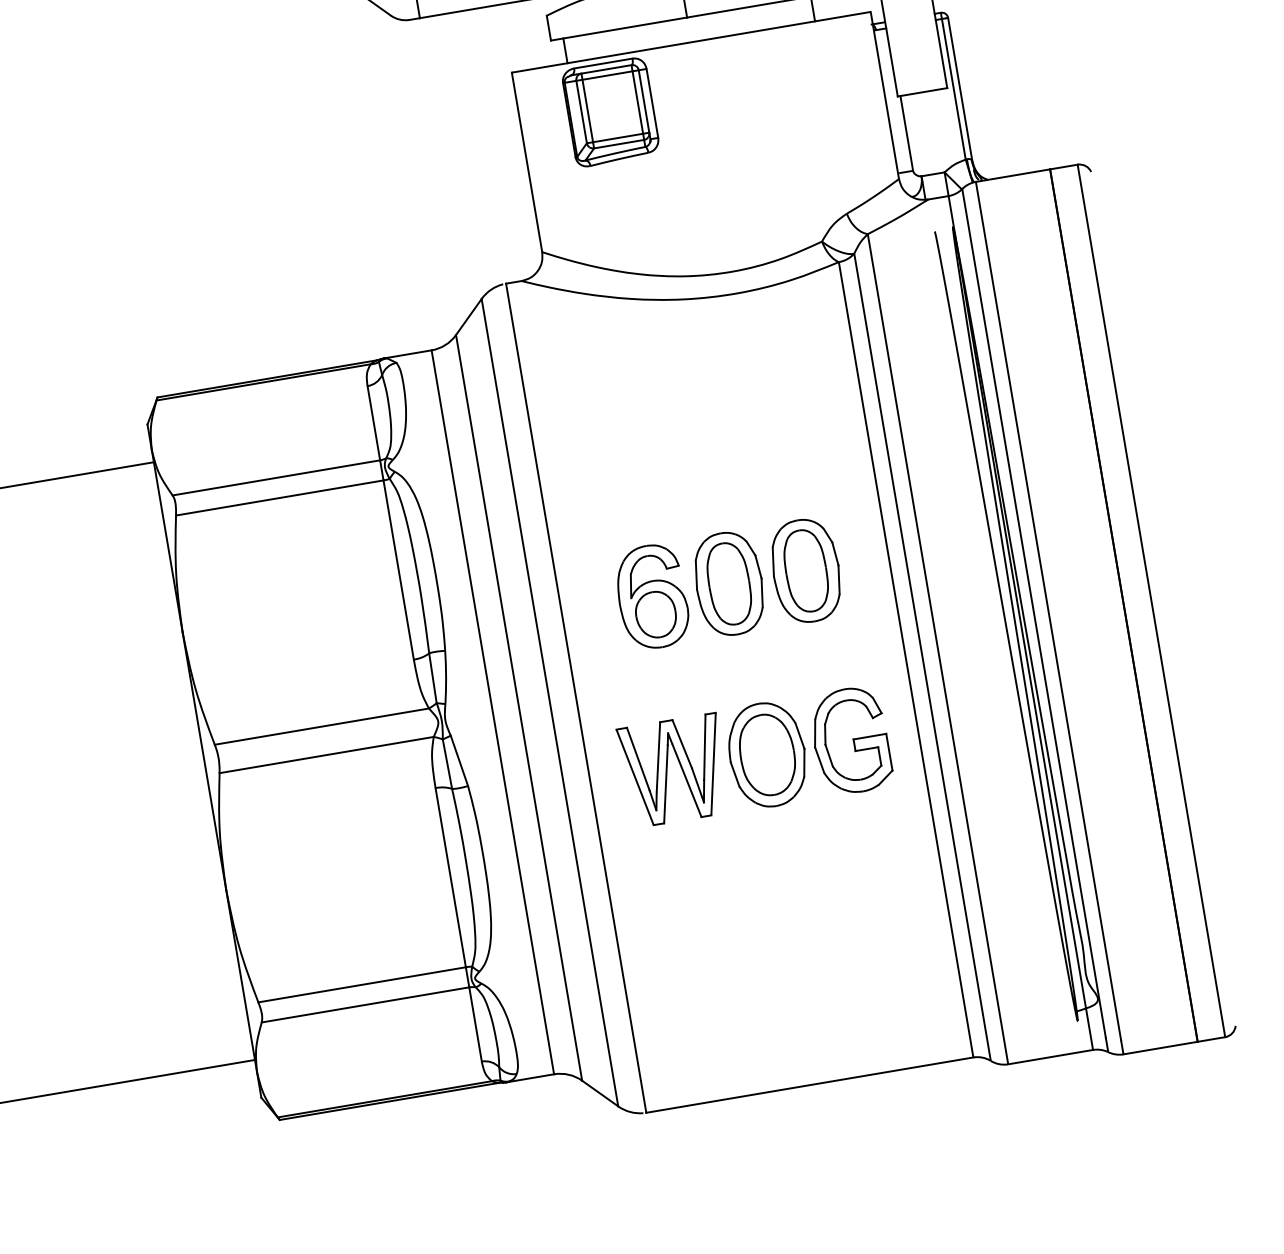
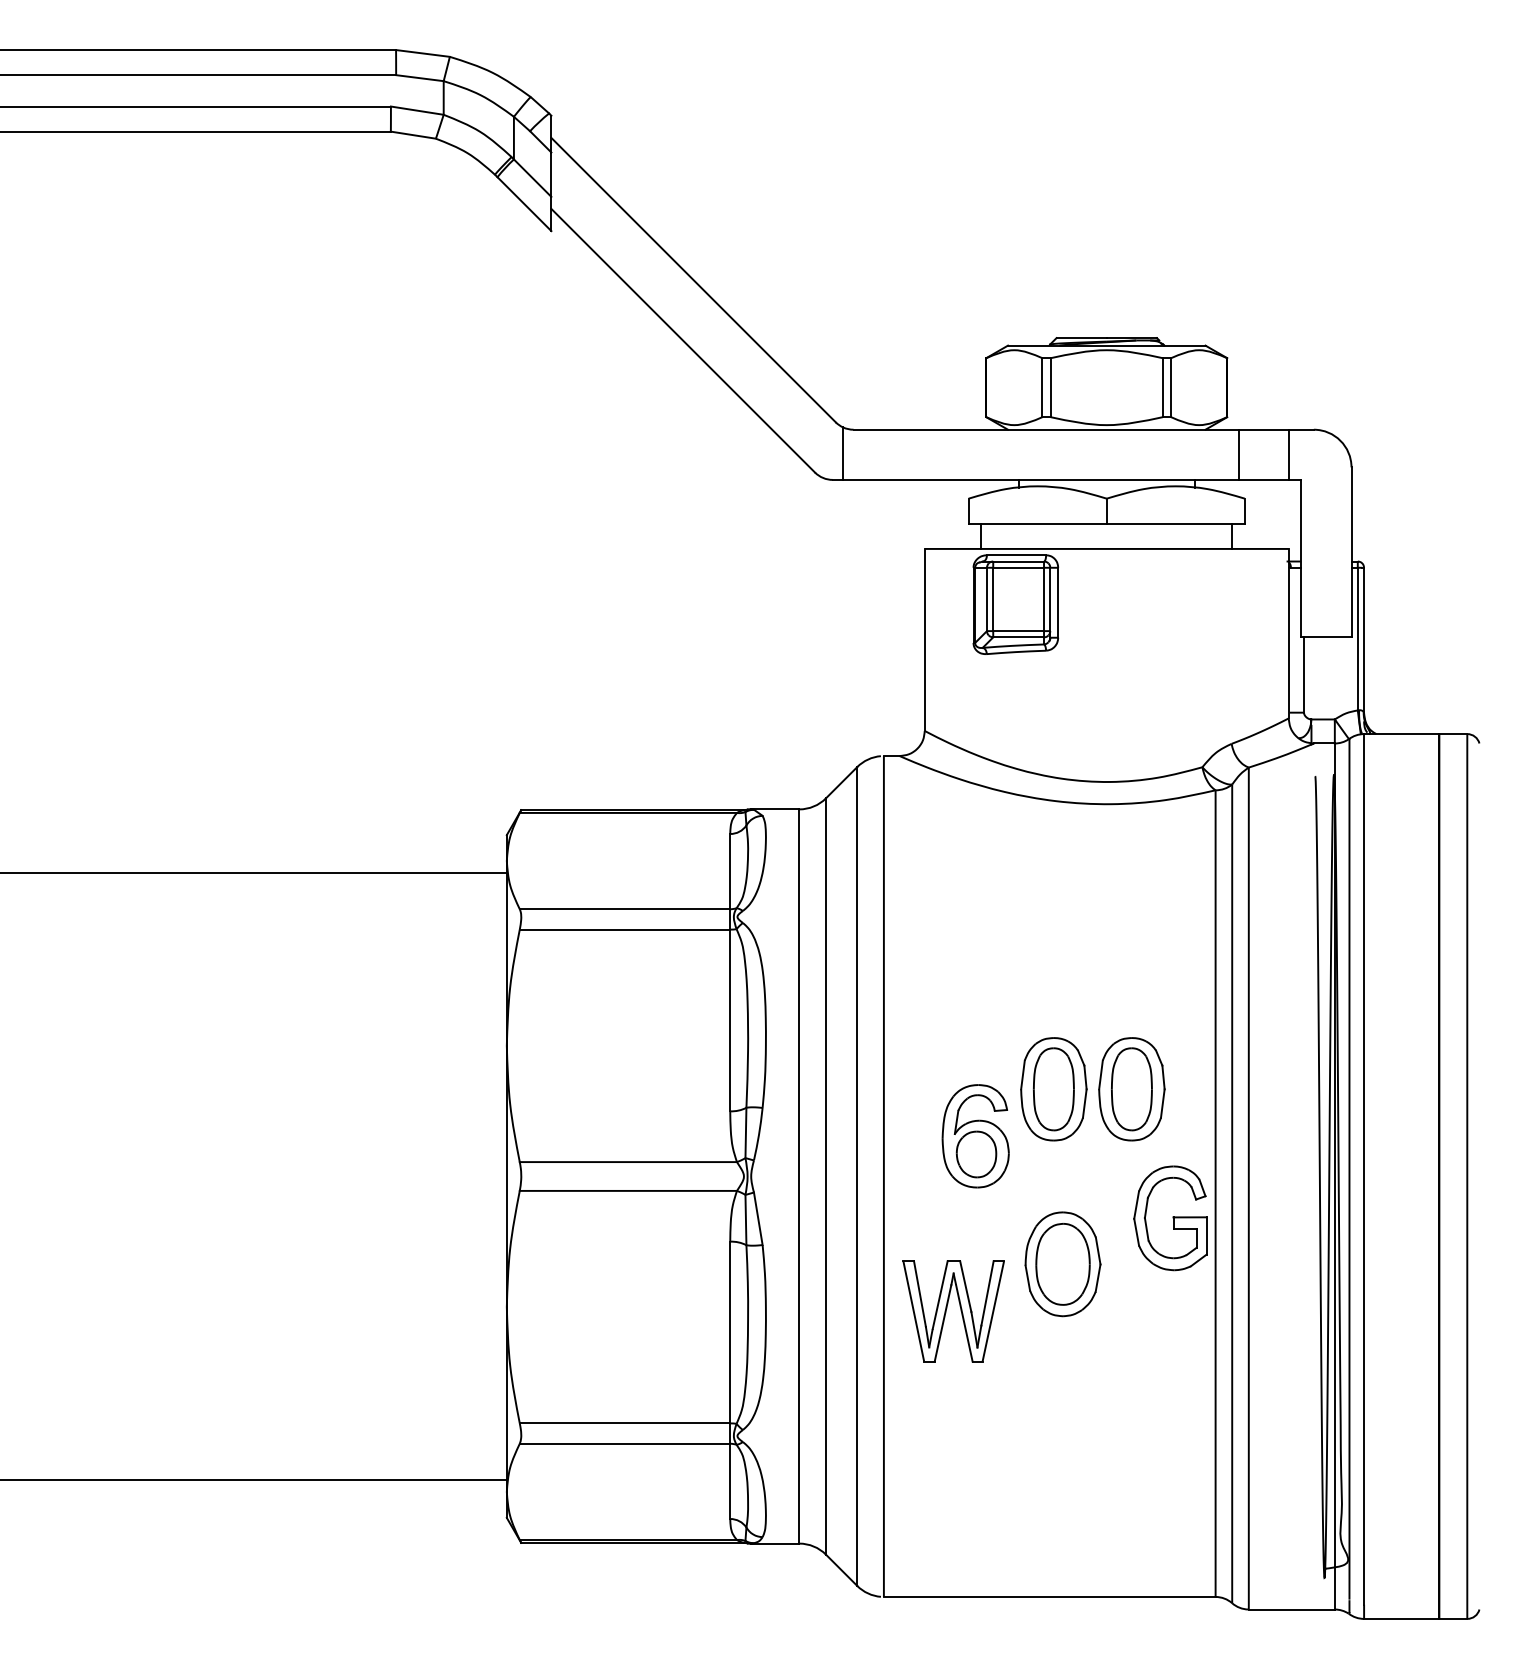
part: (652, 597) -> (975, 1136), moved
part: (850, 741) -> (1170, 1218), moved
part: (667, 768) -> (947, 1308), moved

